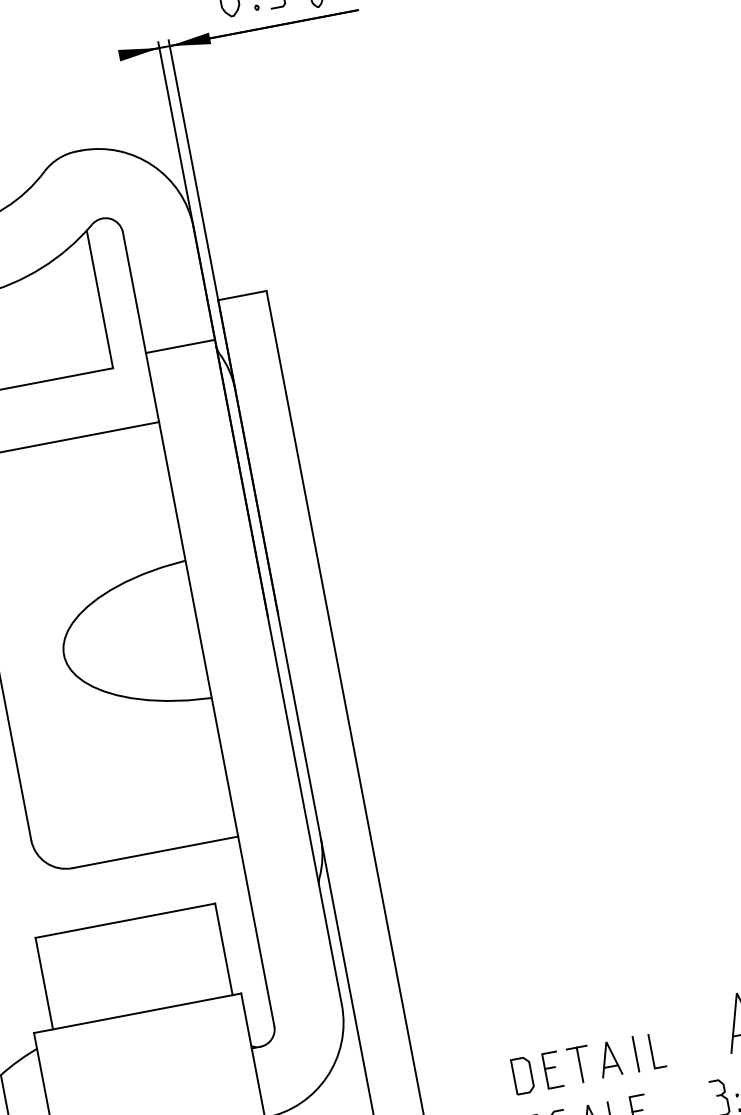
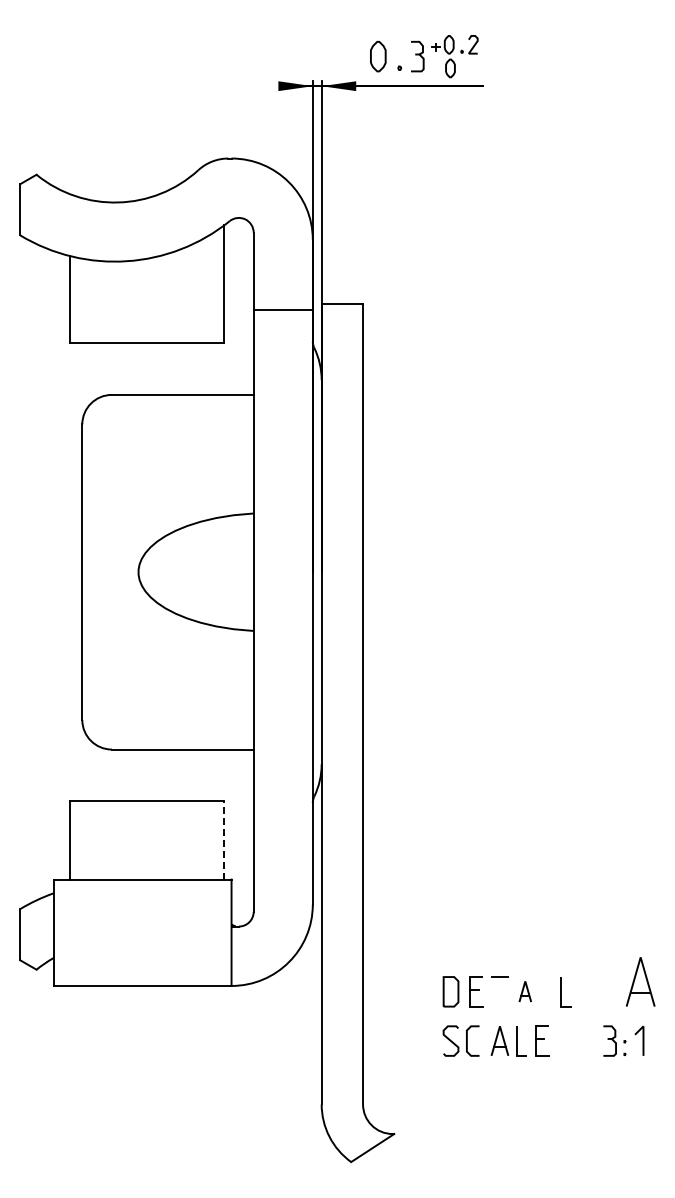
line: (179, 346) -> (282, 309), moved
line: (224, 948) -> (224, 839), solid -> dashed
line: (635, 1053) -> (547, 991), removed
part: (609, 1058) -> (525, 991), size x0.7
line: (579, 1064) -> (499, 991), removed

